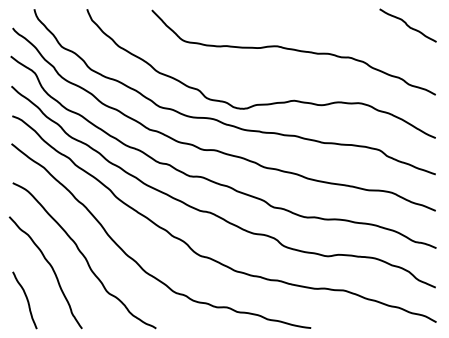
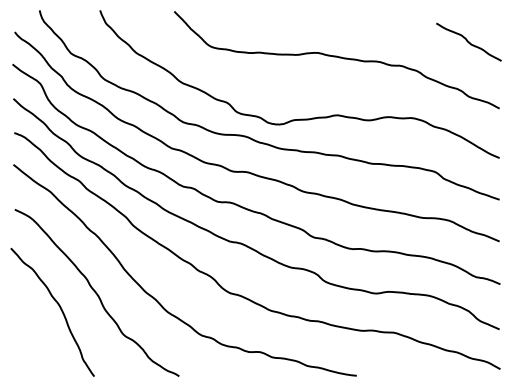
curve: (407, 25) -> (468, 41), moved
curve: (26, 299) -> (30, 343), removed

